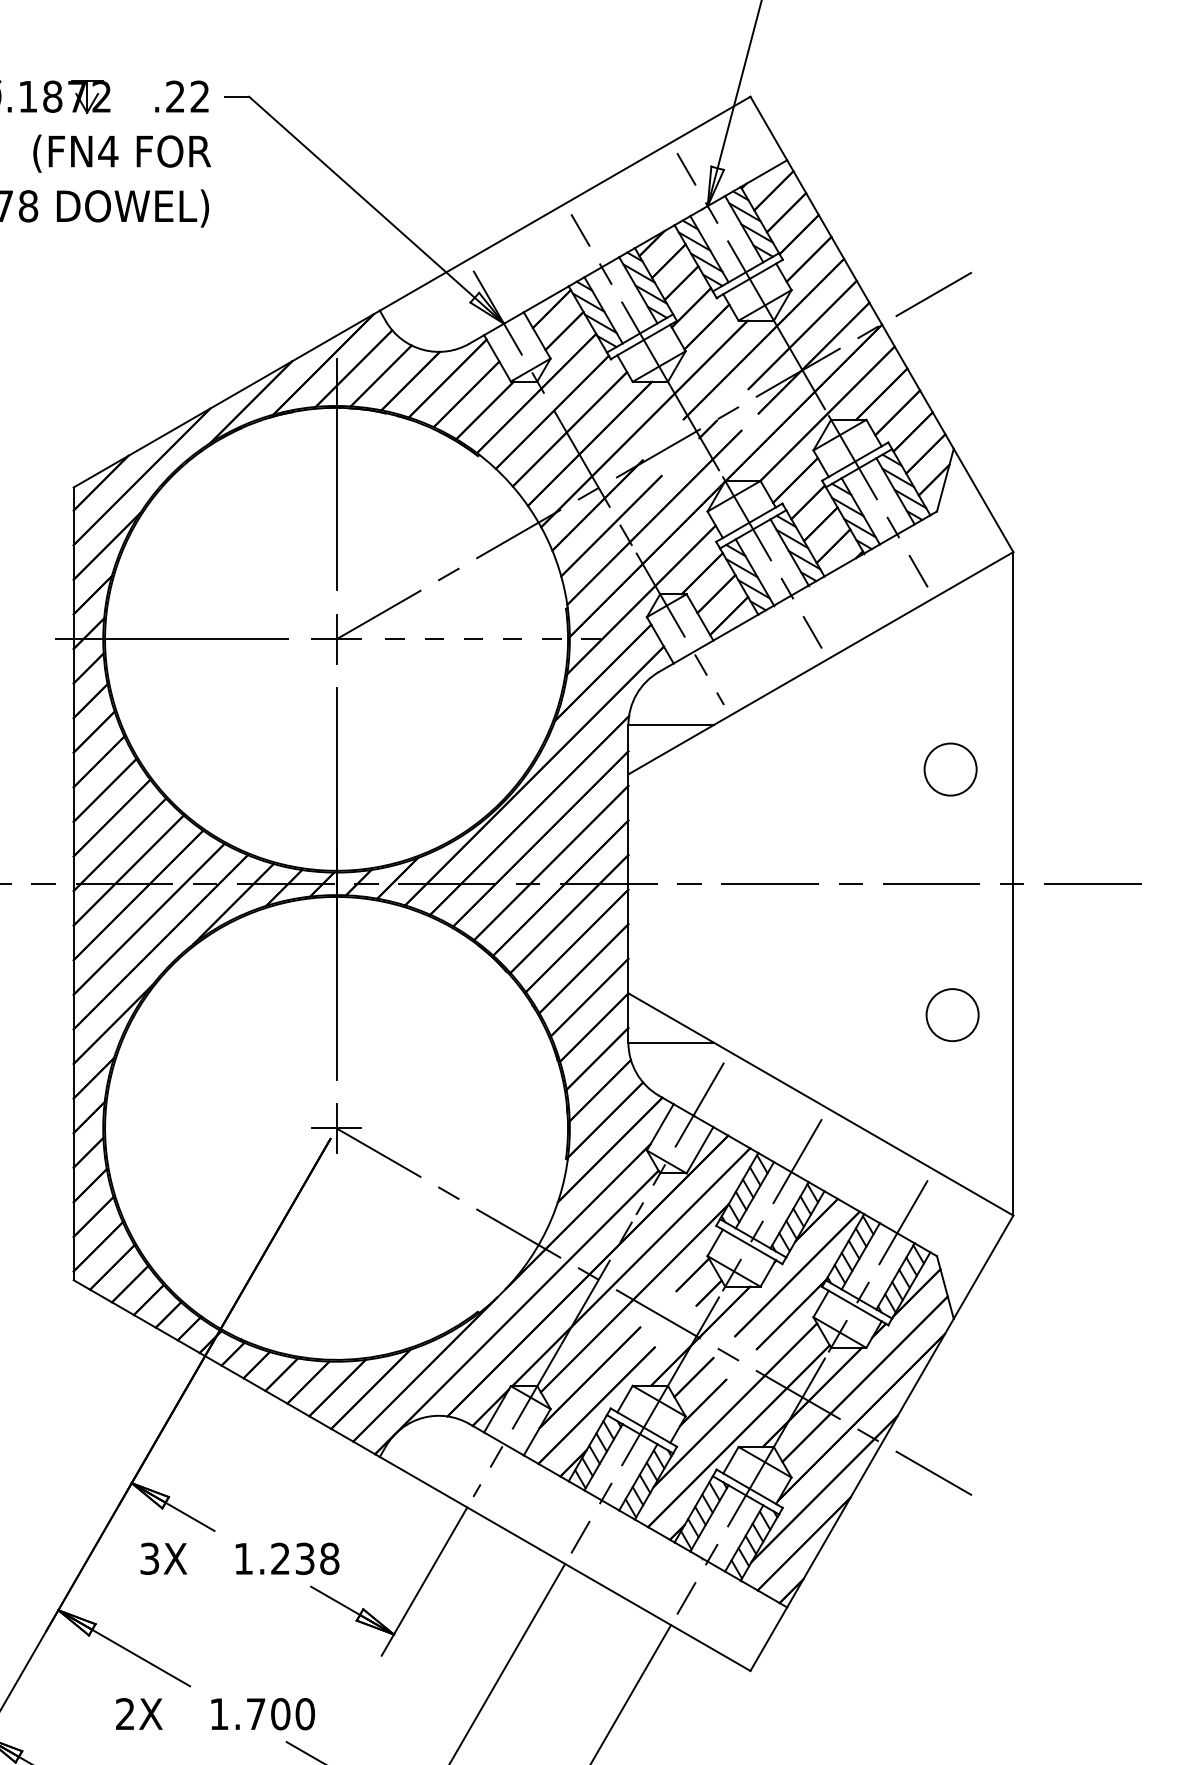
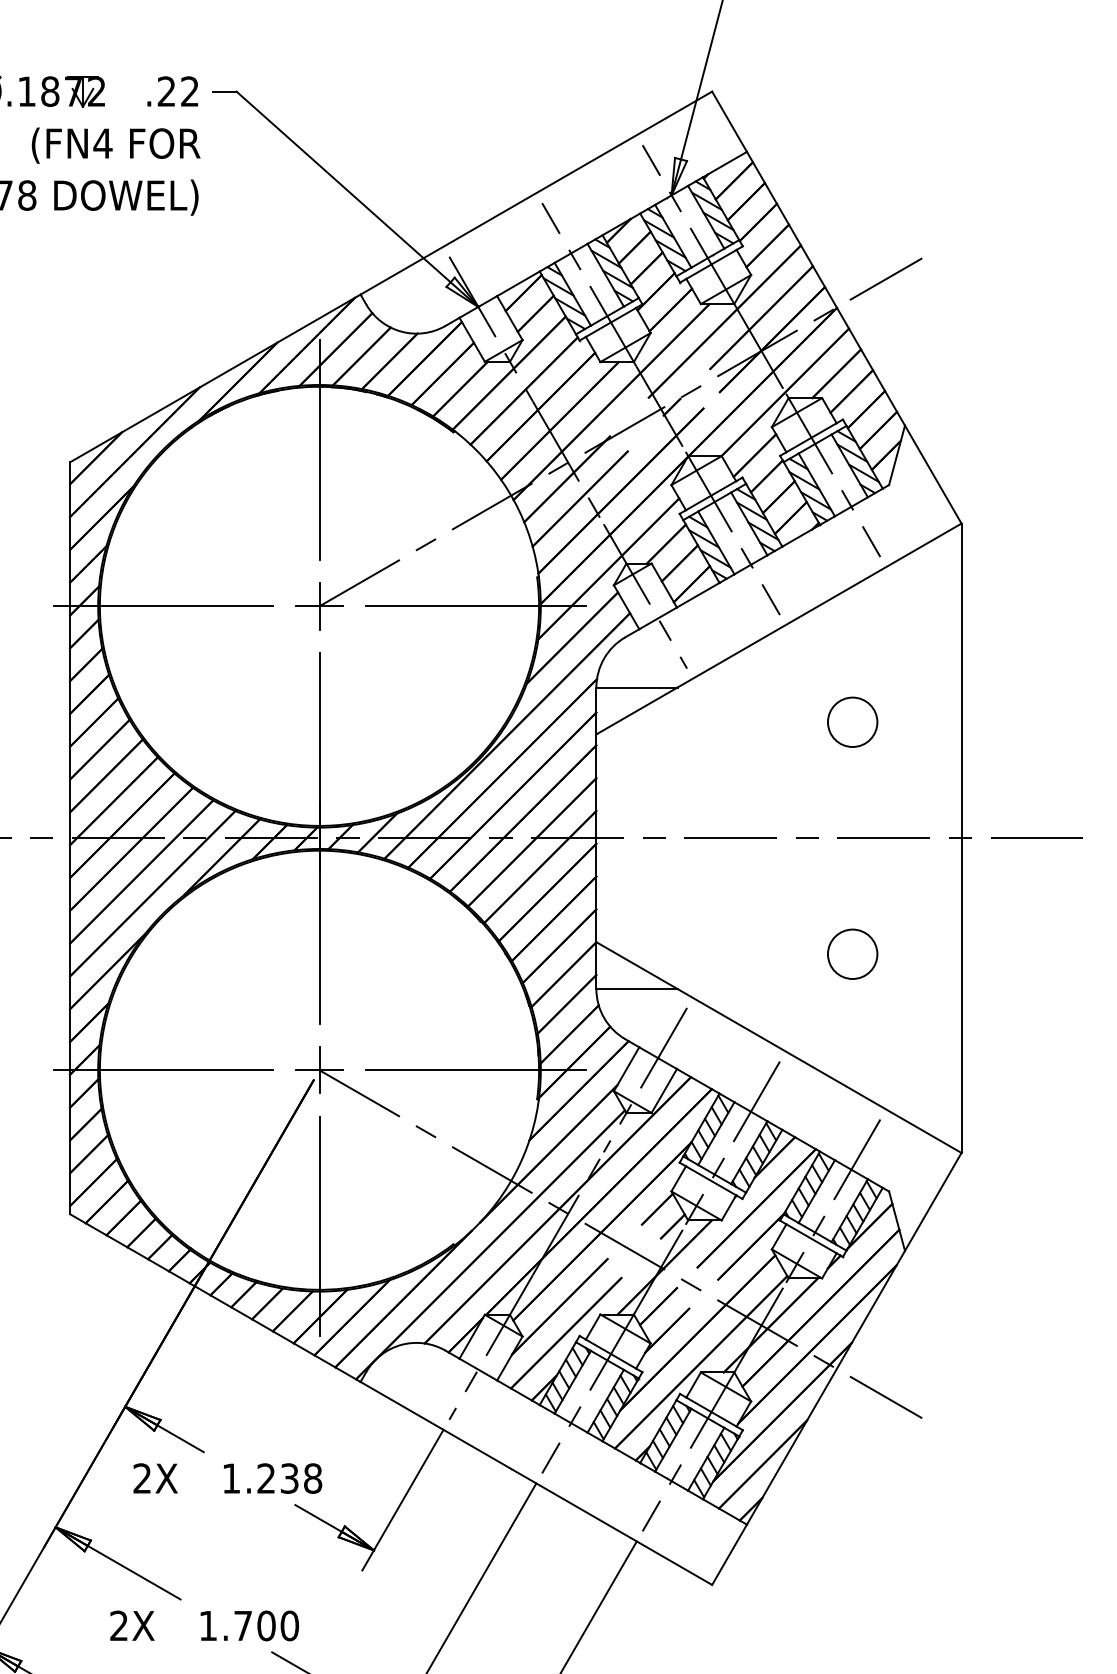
line: (501, 639) -> (475, 606), dashed -> solid
circle: (950, 769) -> (852, 722), moved
circle: (952, 1015) -> (852, 954), moved
line: (171, 1128) -> (162, 1070), added
line: (500, 1128) -> (475, 1070), added
line: (336, 1292) -> (319, 1225), added
text: (149, 1559) -> (142, 1479), 3X -> 2X

